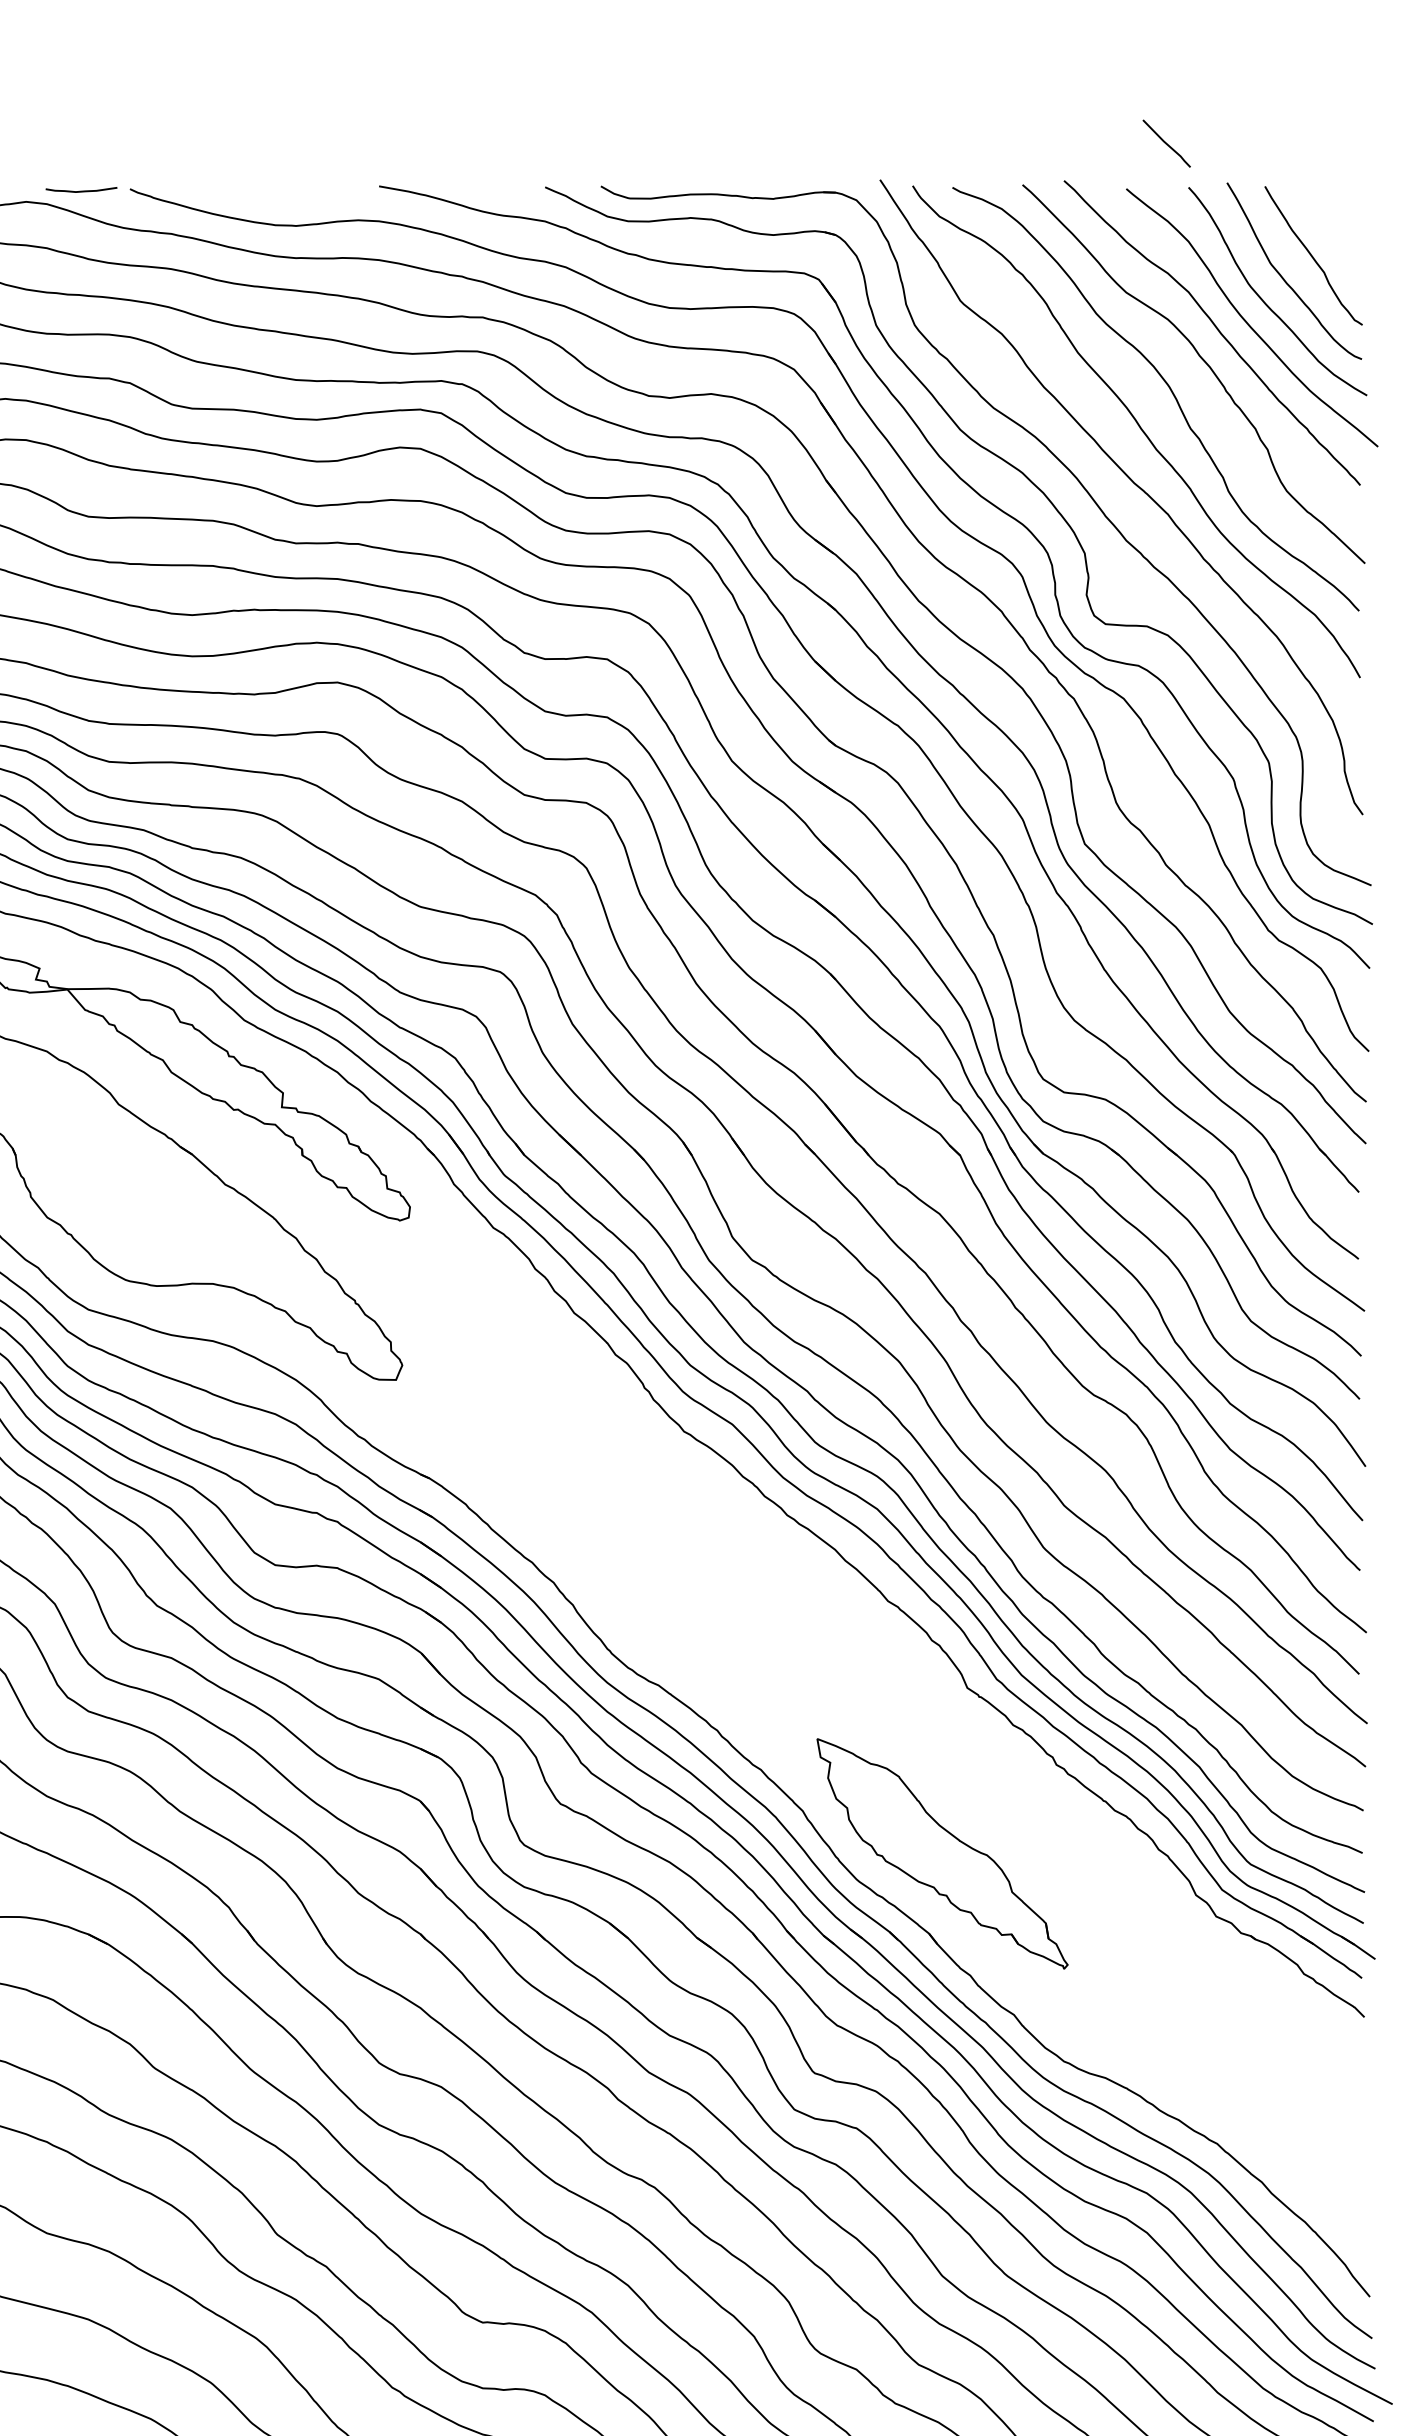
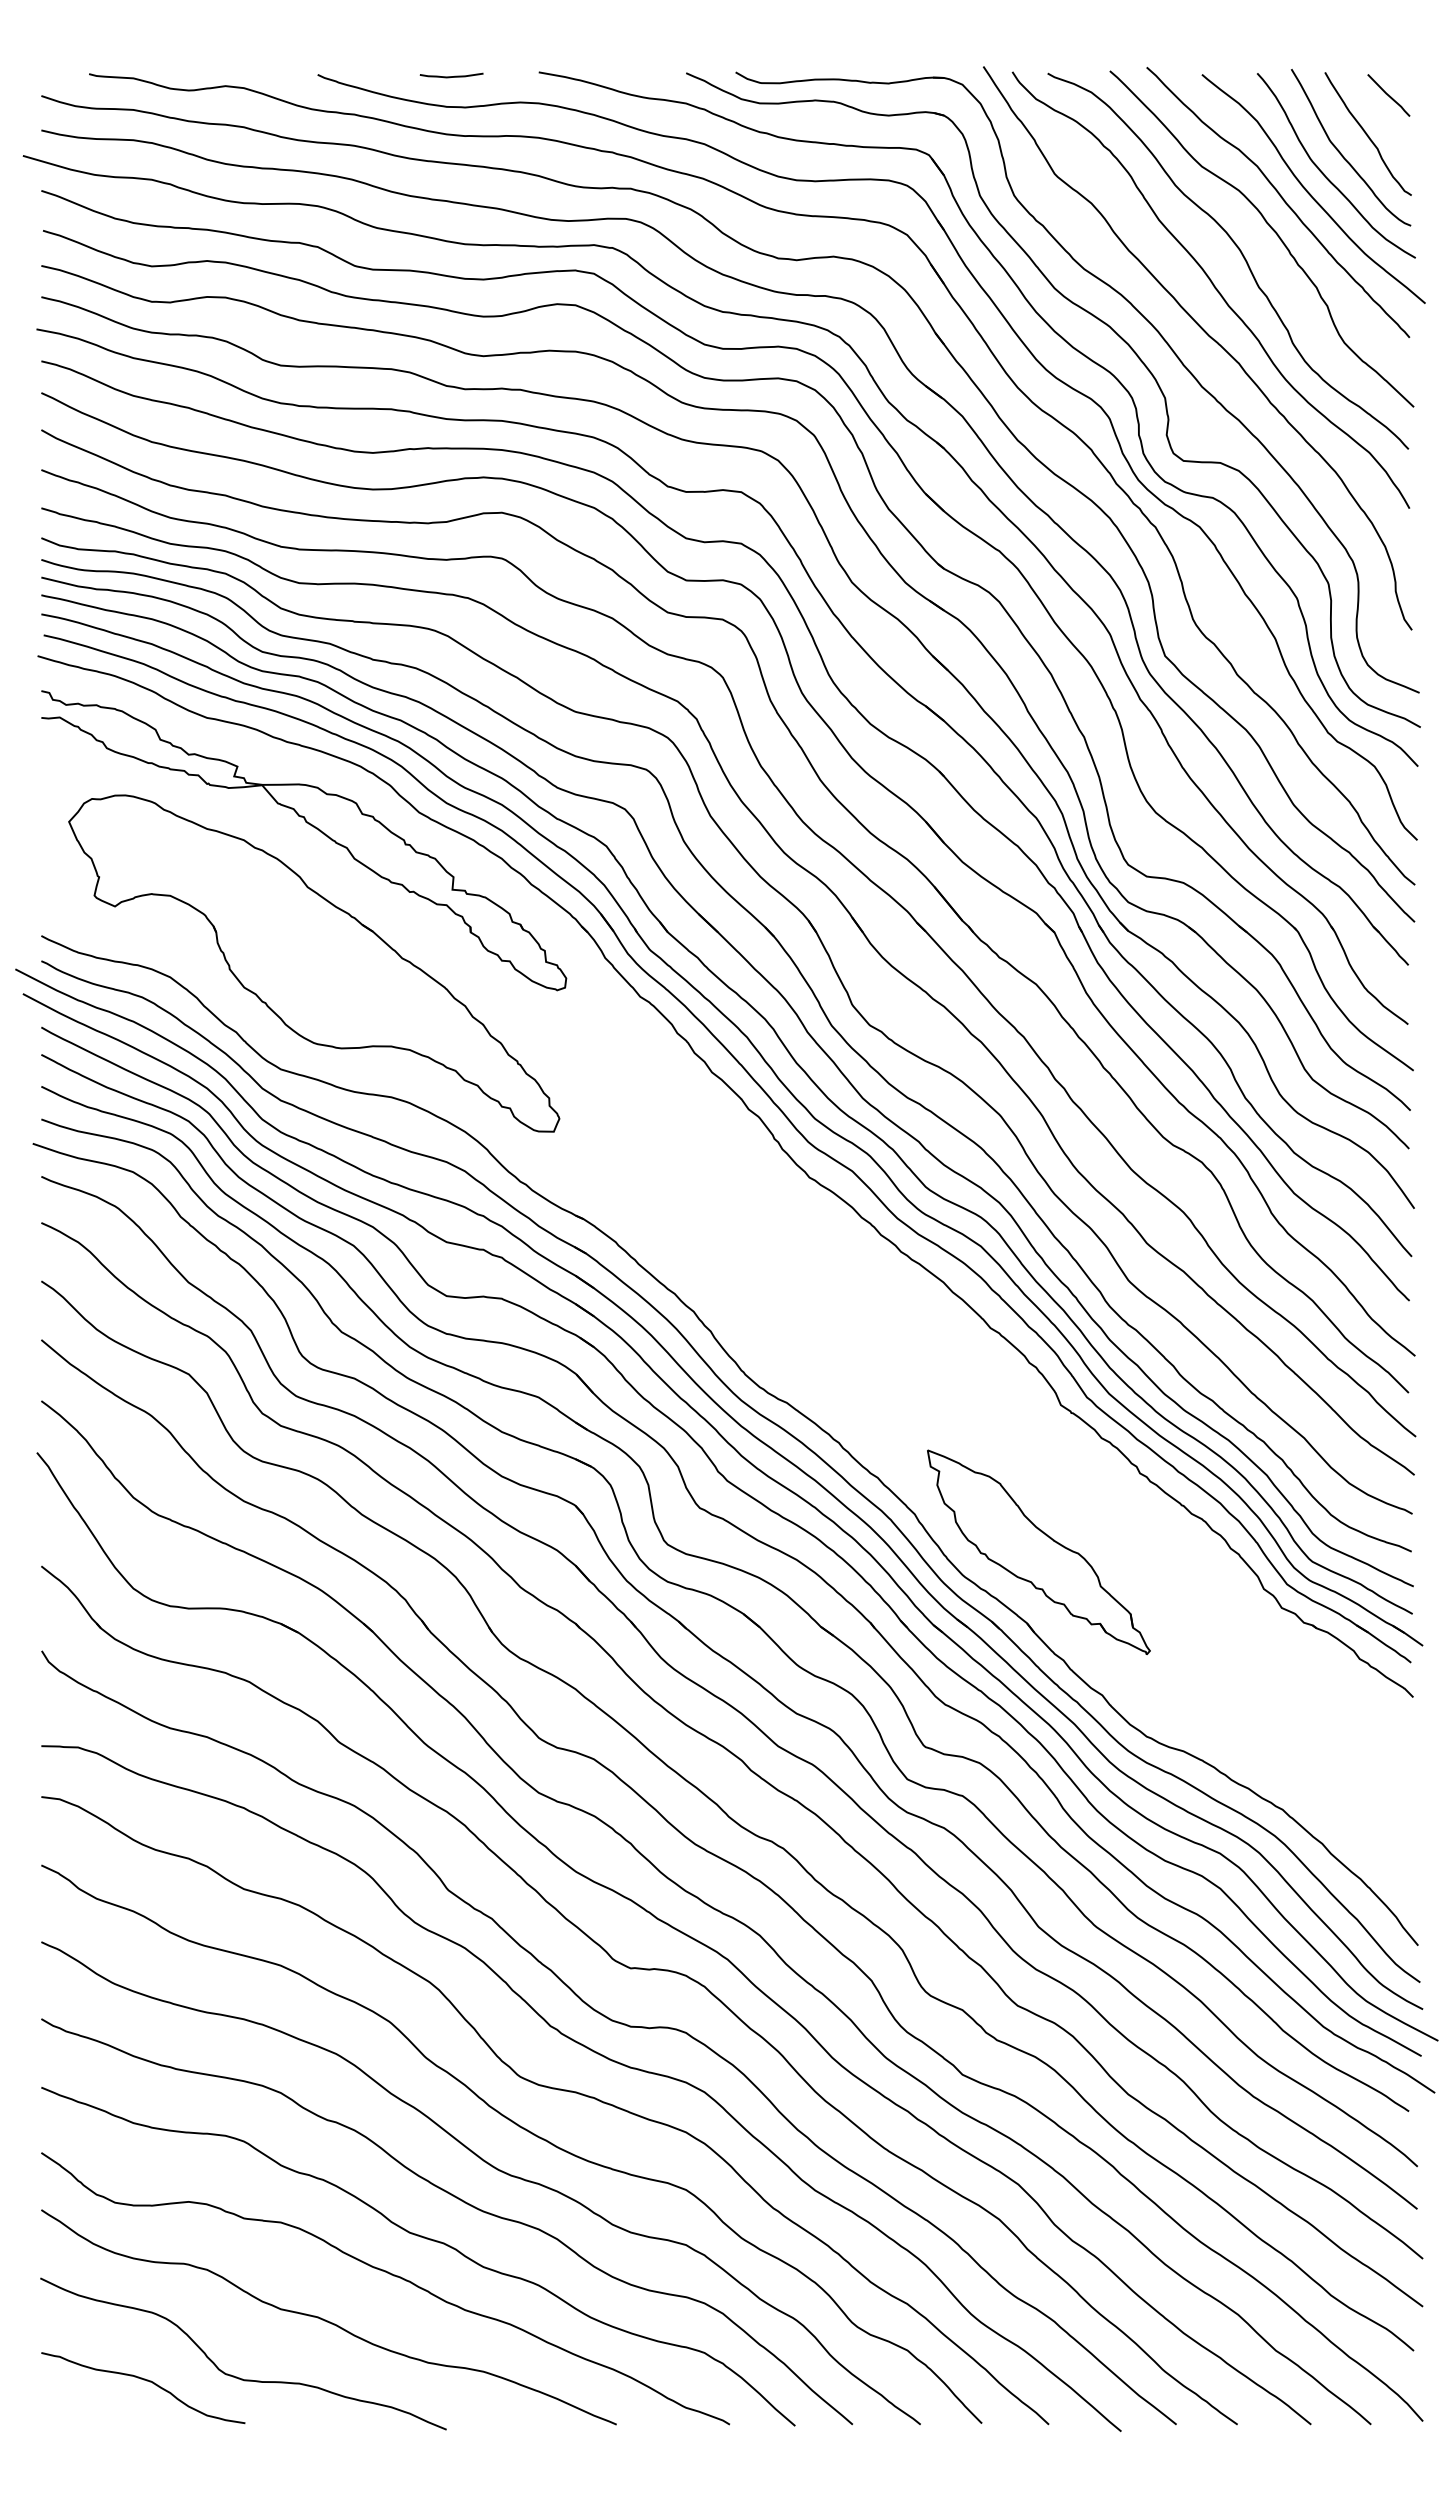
line: (1166, 143) -> (1388, 95), moved
curve: (81, 191) -> (451, 76), moved

